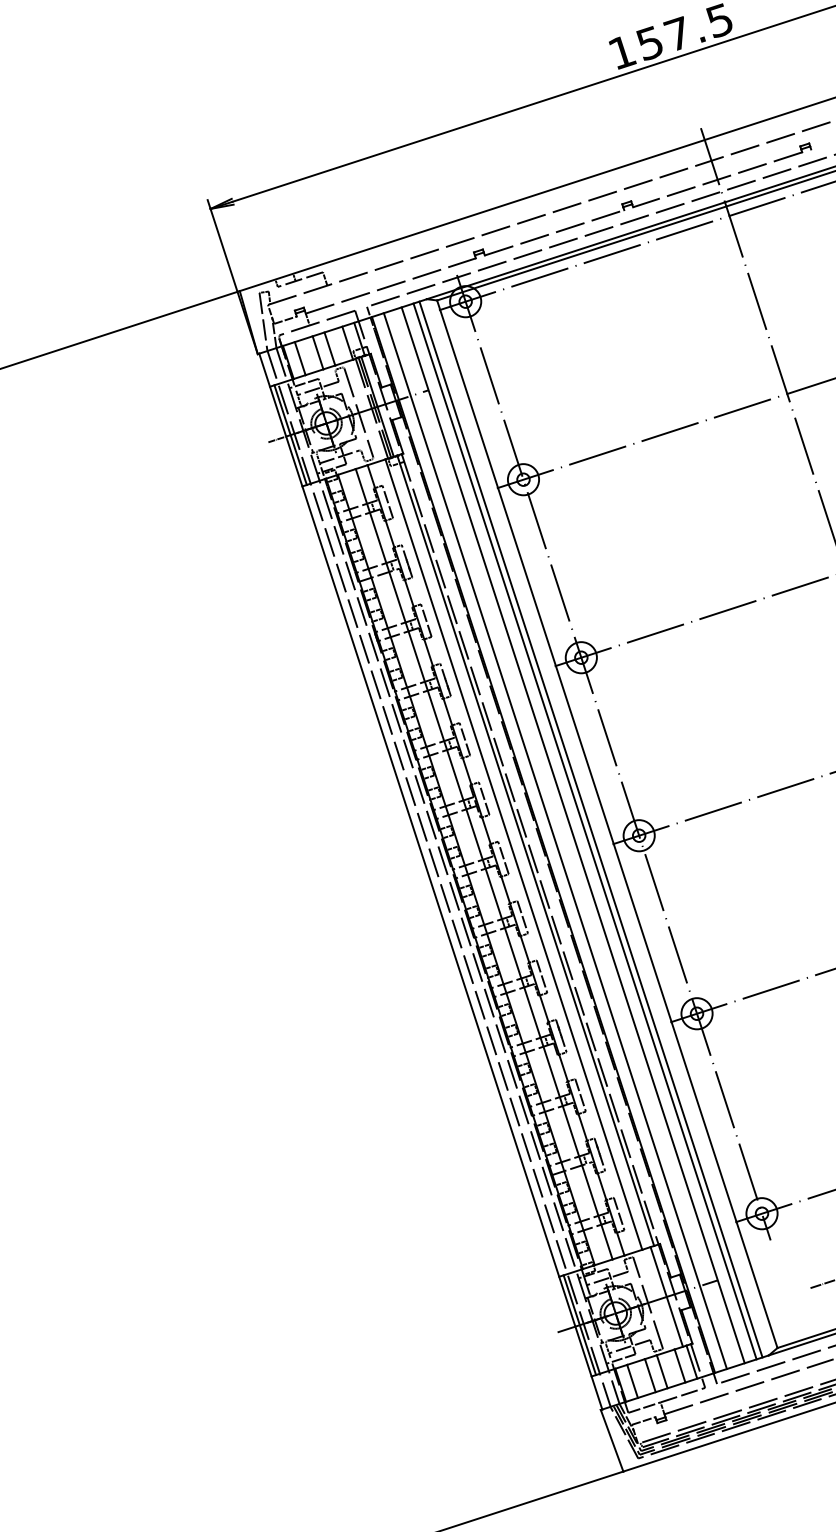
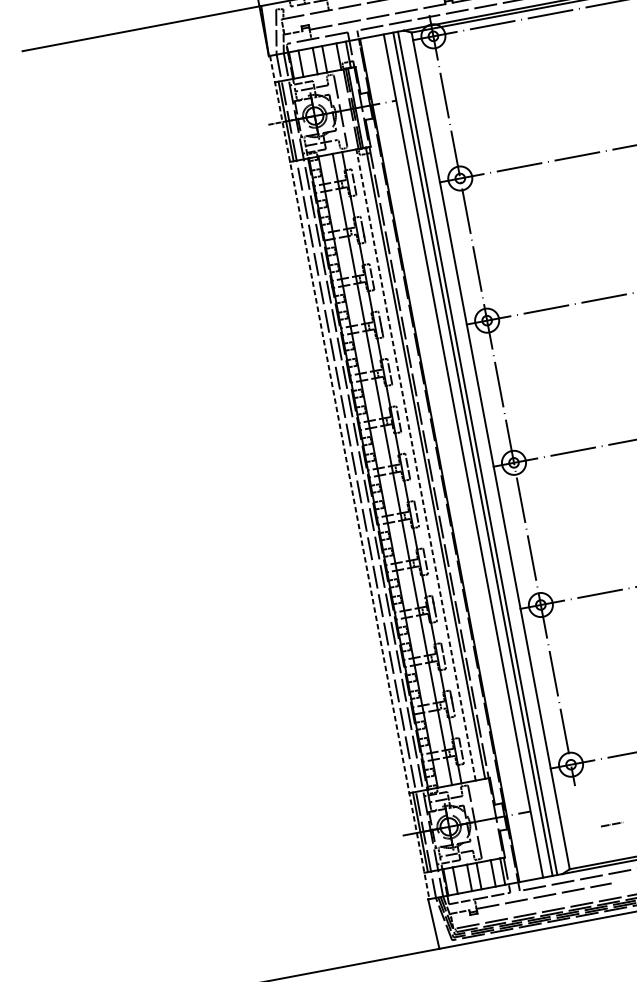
line: (554, 841) -> (448, 458), removed
line: (513, 854) -> (415, 464), solid -> dashed
line: (430, 882) -> (349, 478), solid -> dashed
line: (666, 1296) -> (489, 818), removed

